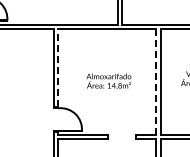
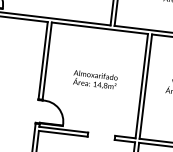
line: (58, 67) -> (47, 60), dashed -> solid
line: (156, 81) -> (141, 85), dashed -> solid

